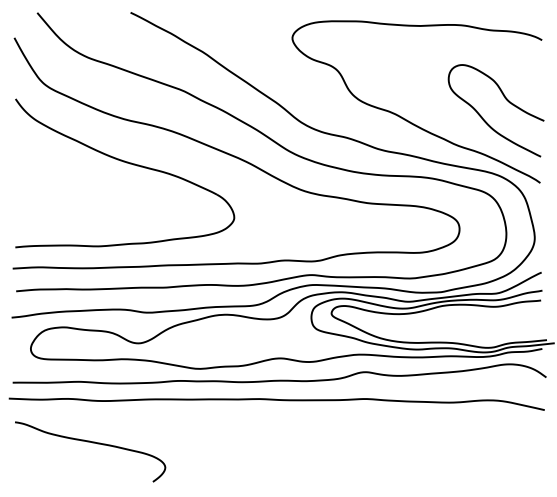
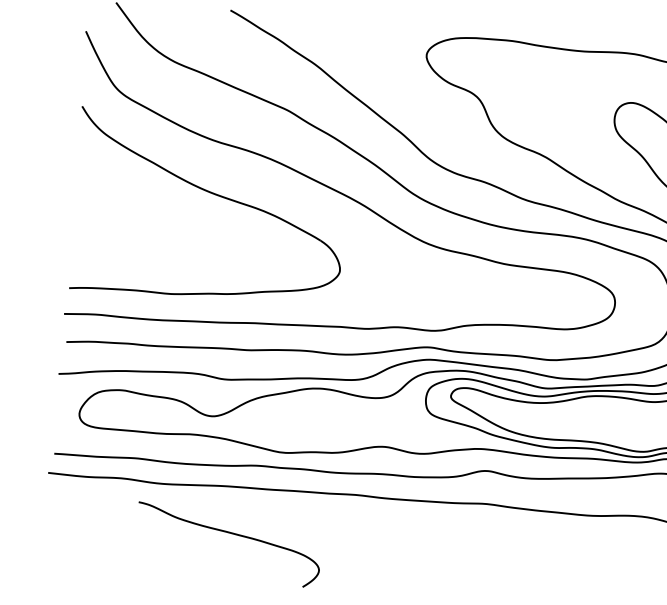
curve: (92, 443) -> (231, 534), moved

